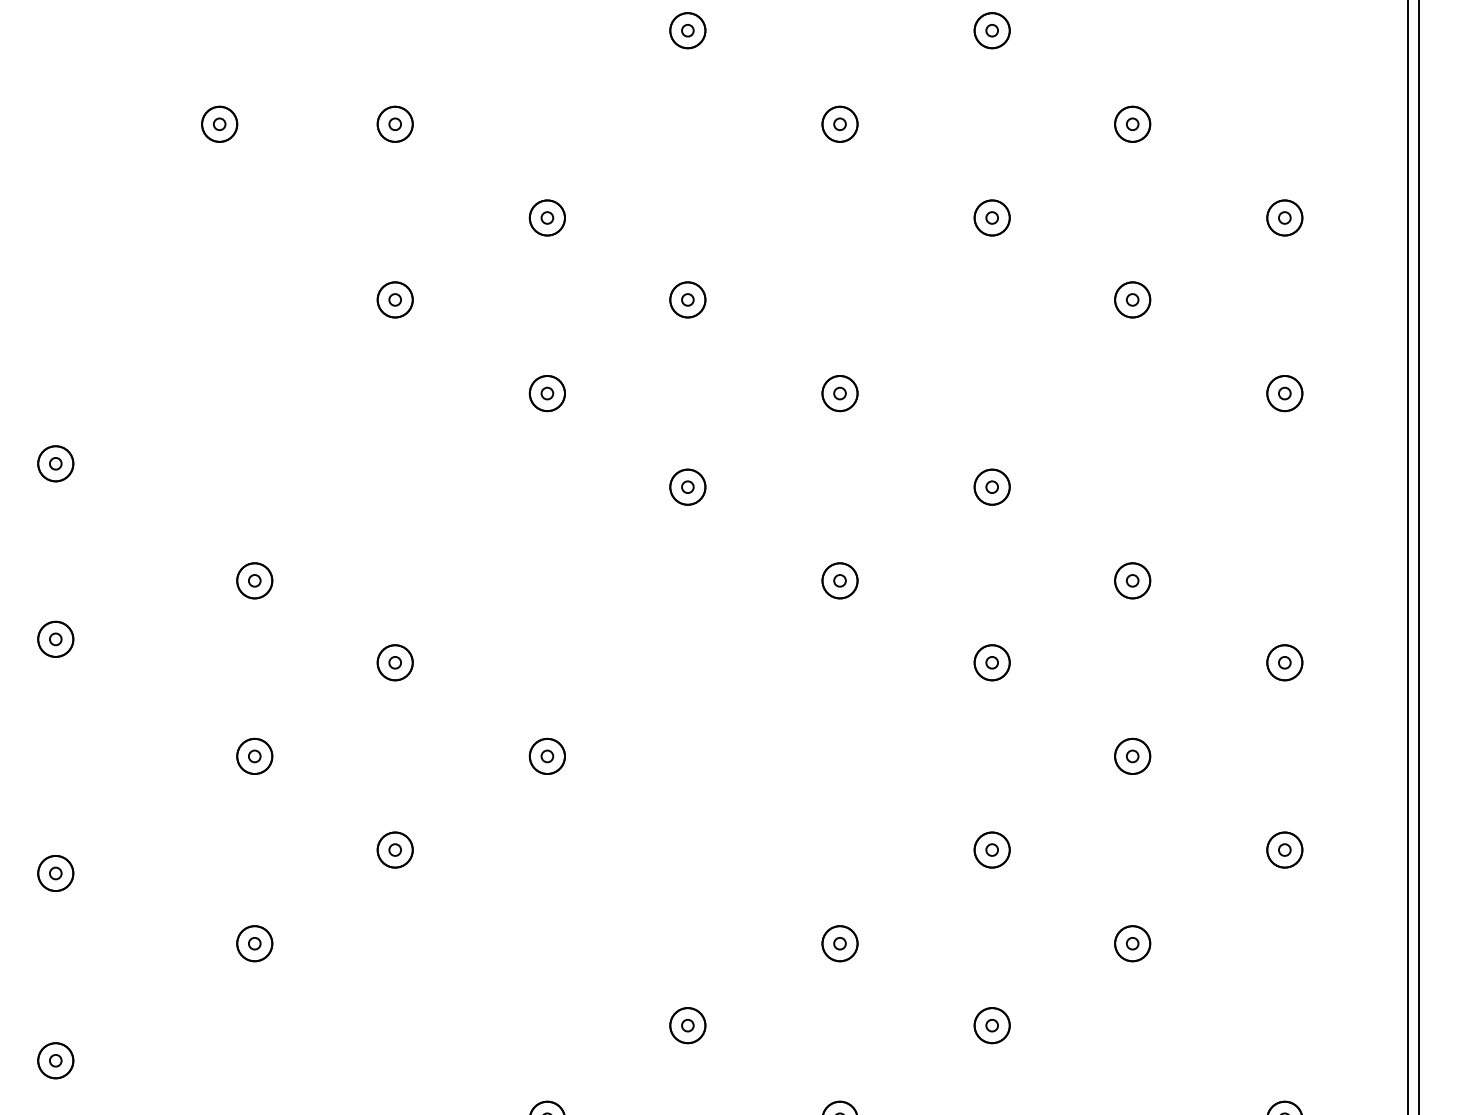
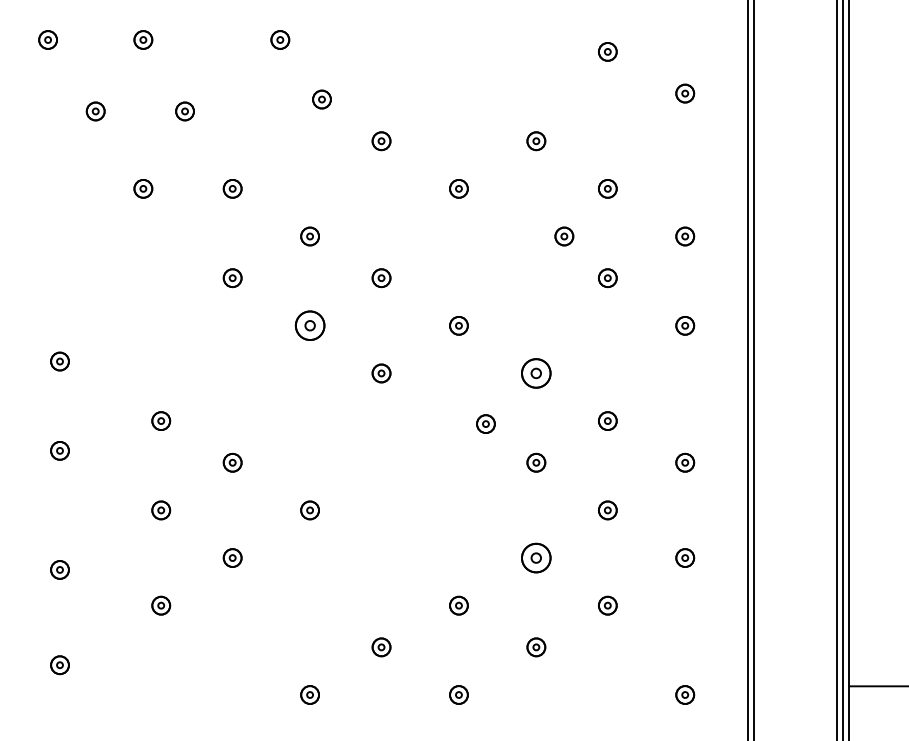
part: (992, 217) -> (564, 236), moved
part: (546, 392) -> (309, 325), size x1.6
part: (992, 487) -> (536, 373), size x1.6
part: (839, 579) -> (485, 423), moved
part: (992, 848) -> (536, 557), size x1.6

